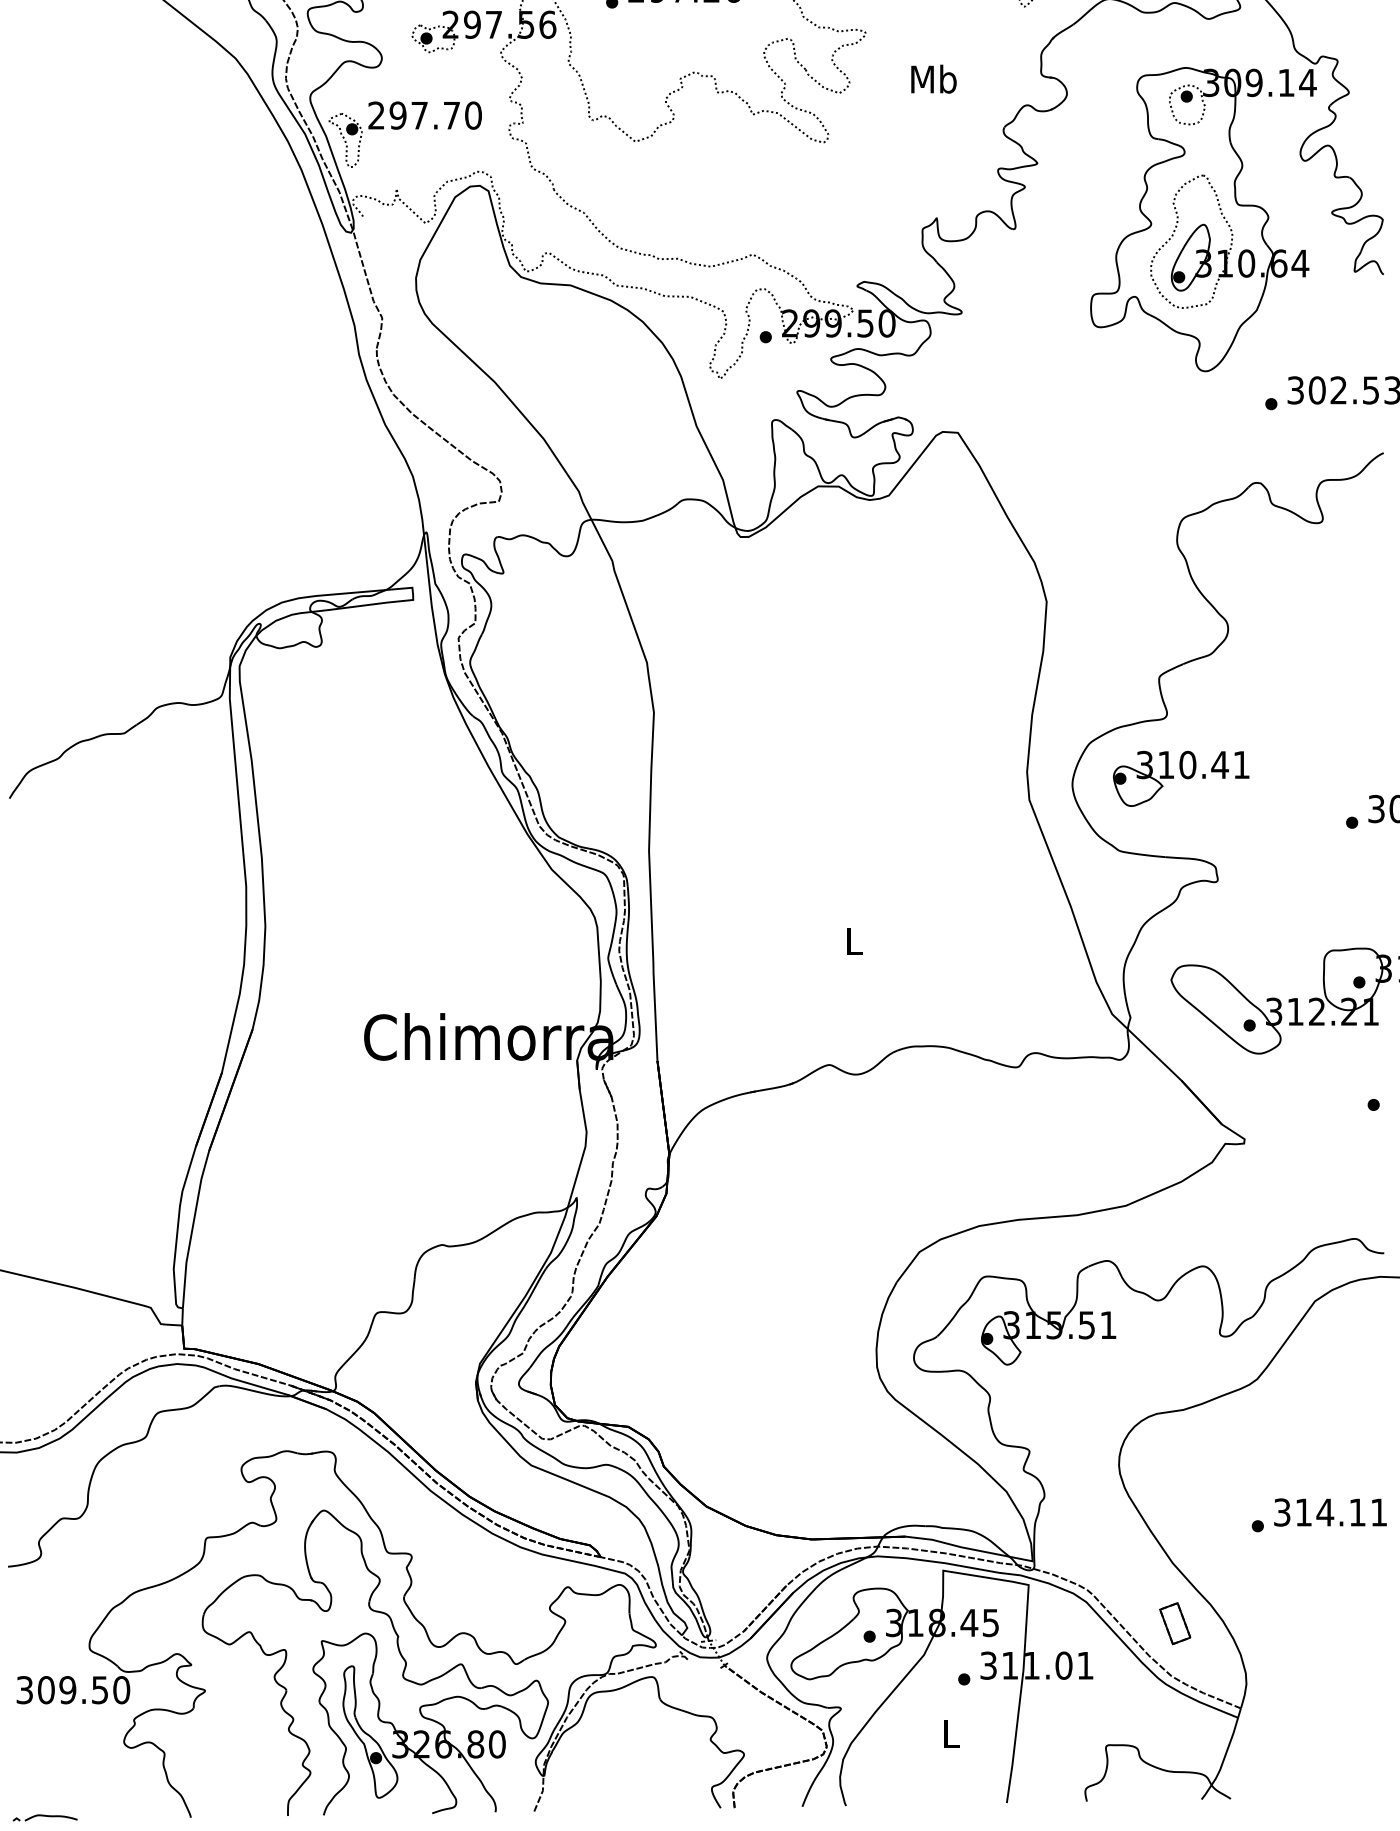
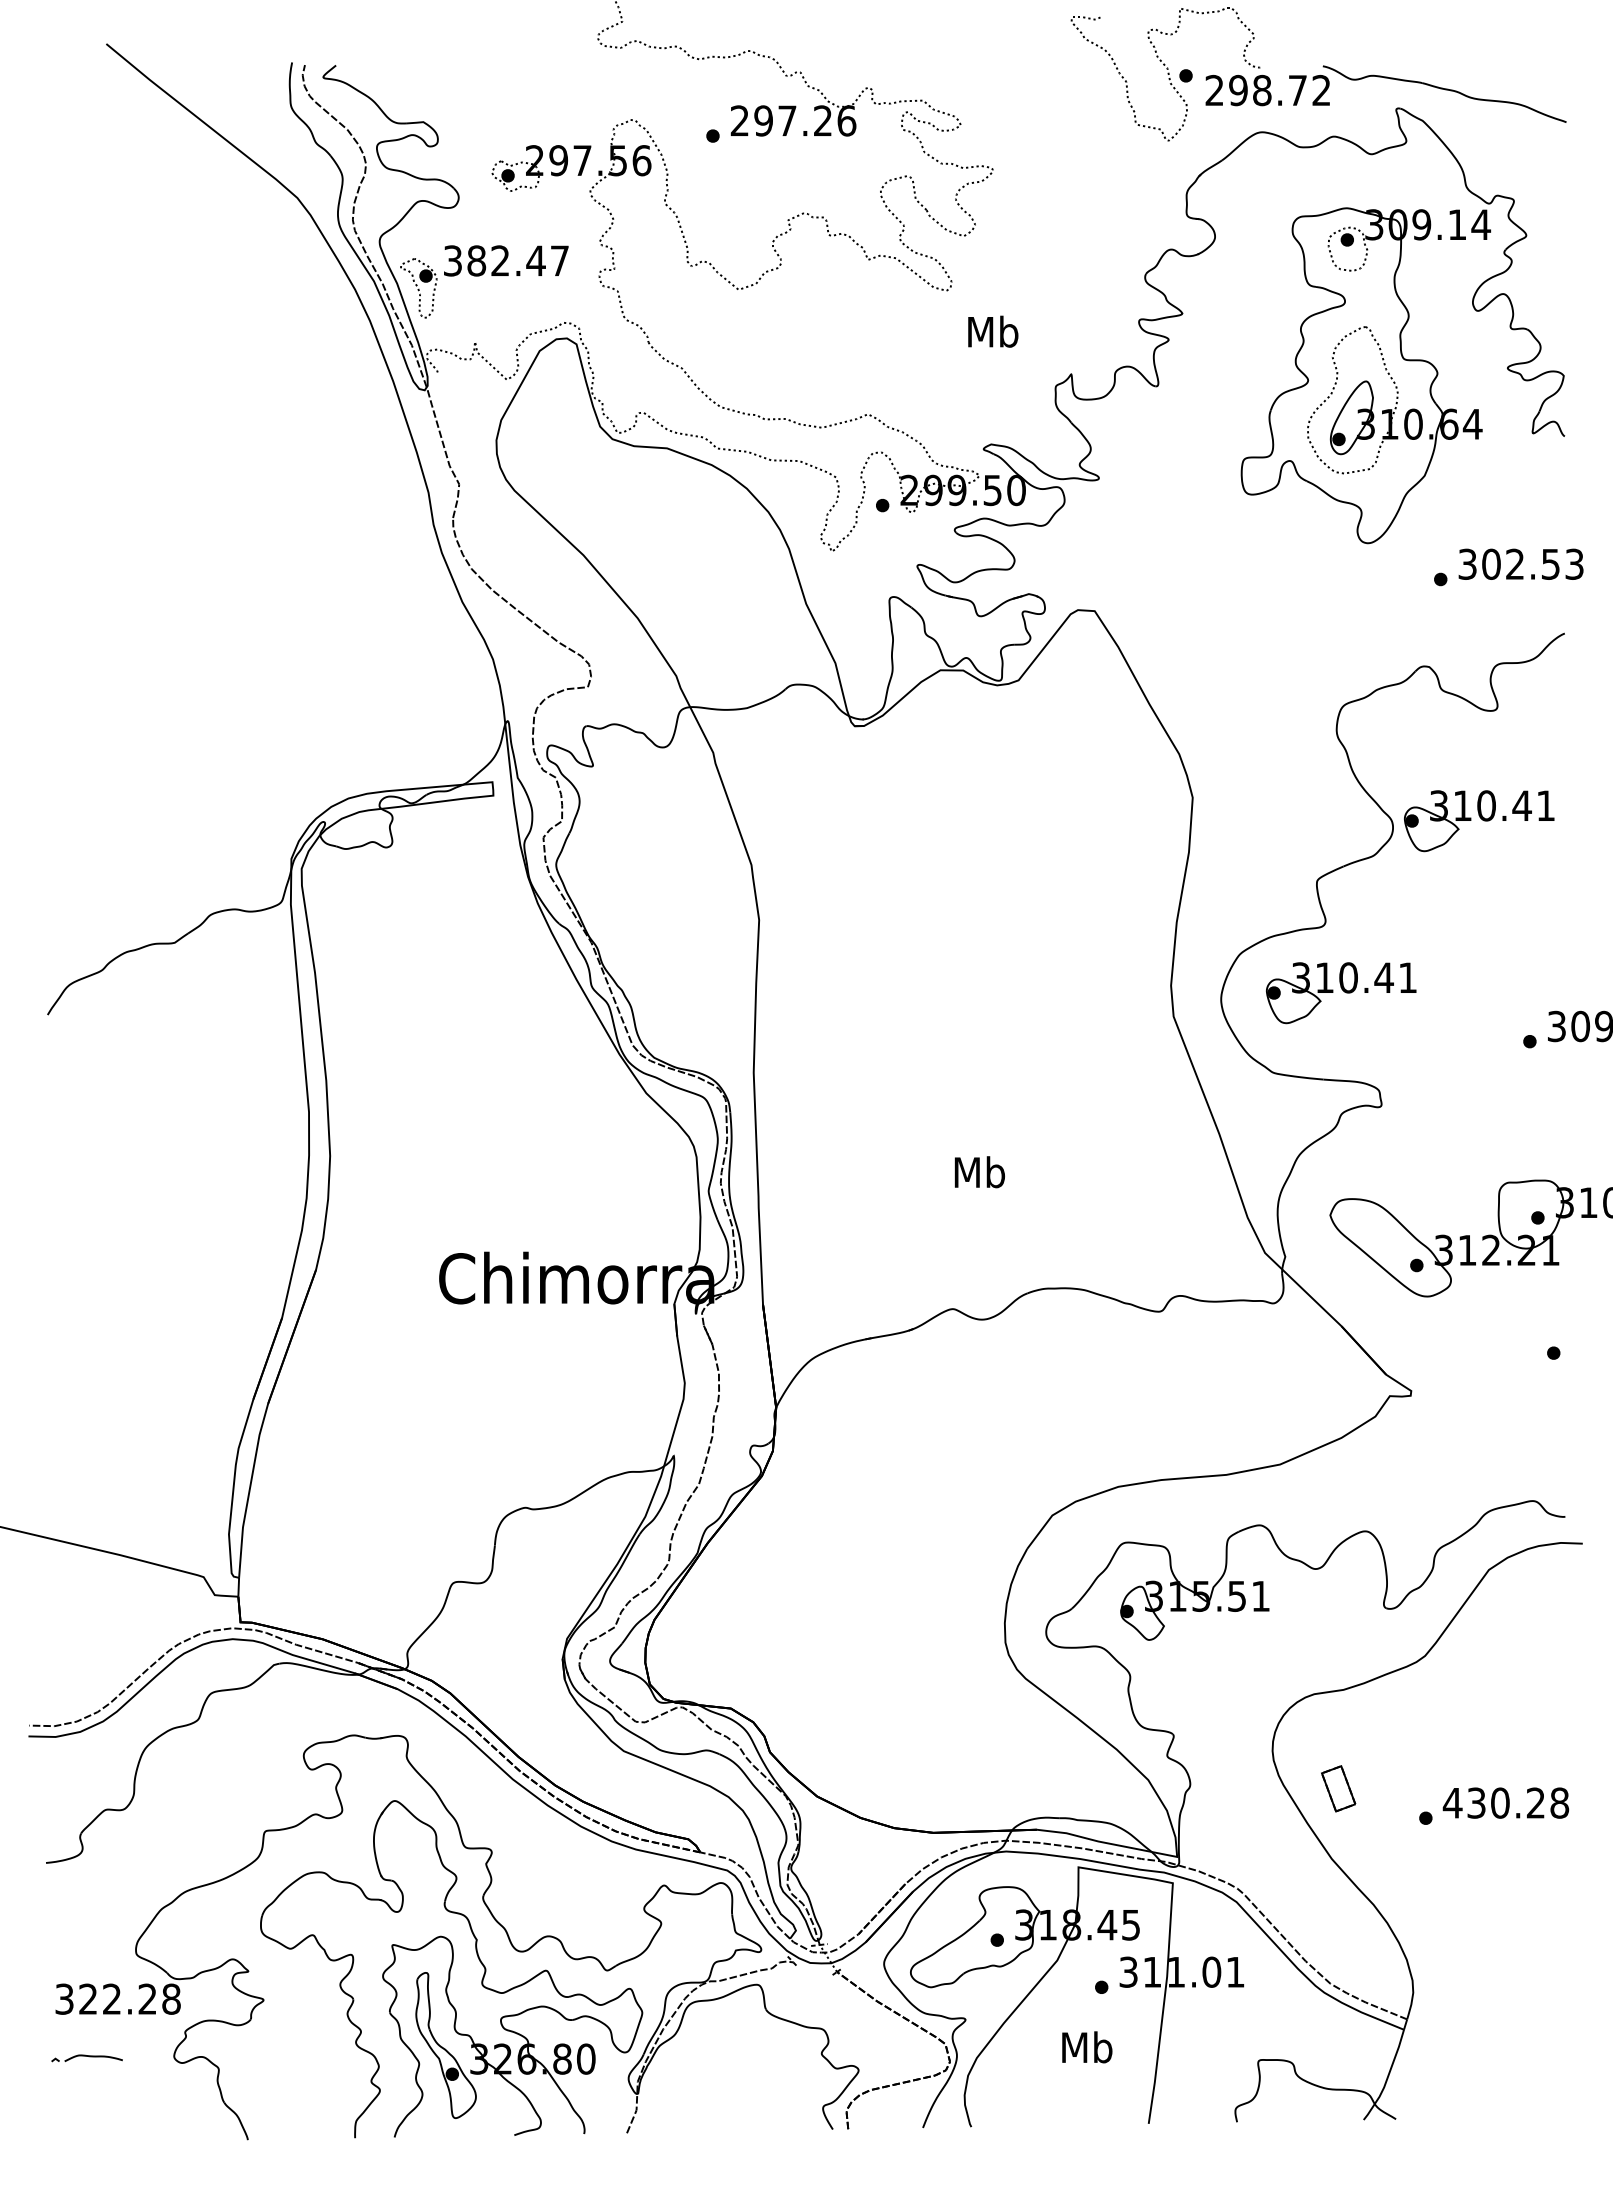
text: (934, 78) -> (993, 331), moved
text: (425, 115) -> (506, 260), 297.70 -> 382.47
part: (1306, 623) -> (1479, 821), added
text: (853, 941) -> (979, 1172), L -> Mb
text: (1330, 1511) -> (1505, 1802), 314.11 -> 430.28
part: (1175, 1623) -> (1338, 1788), moved
text: (83, 1689) -> (129, 1998), 309.50 -> 322.28
text: (951, 1733) -> (1087, 2047), L -> Mb
part: (44, 1818) -> (86, 2058), moved

